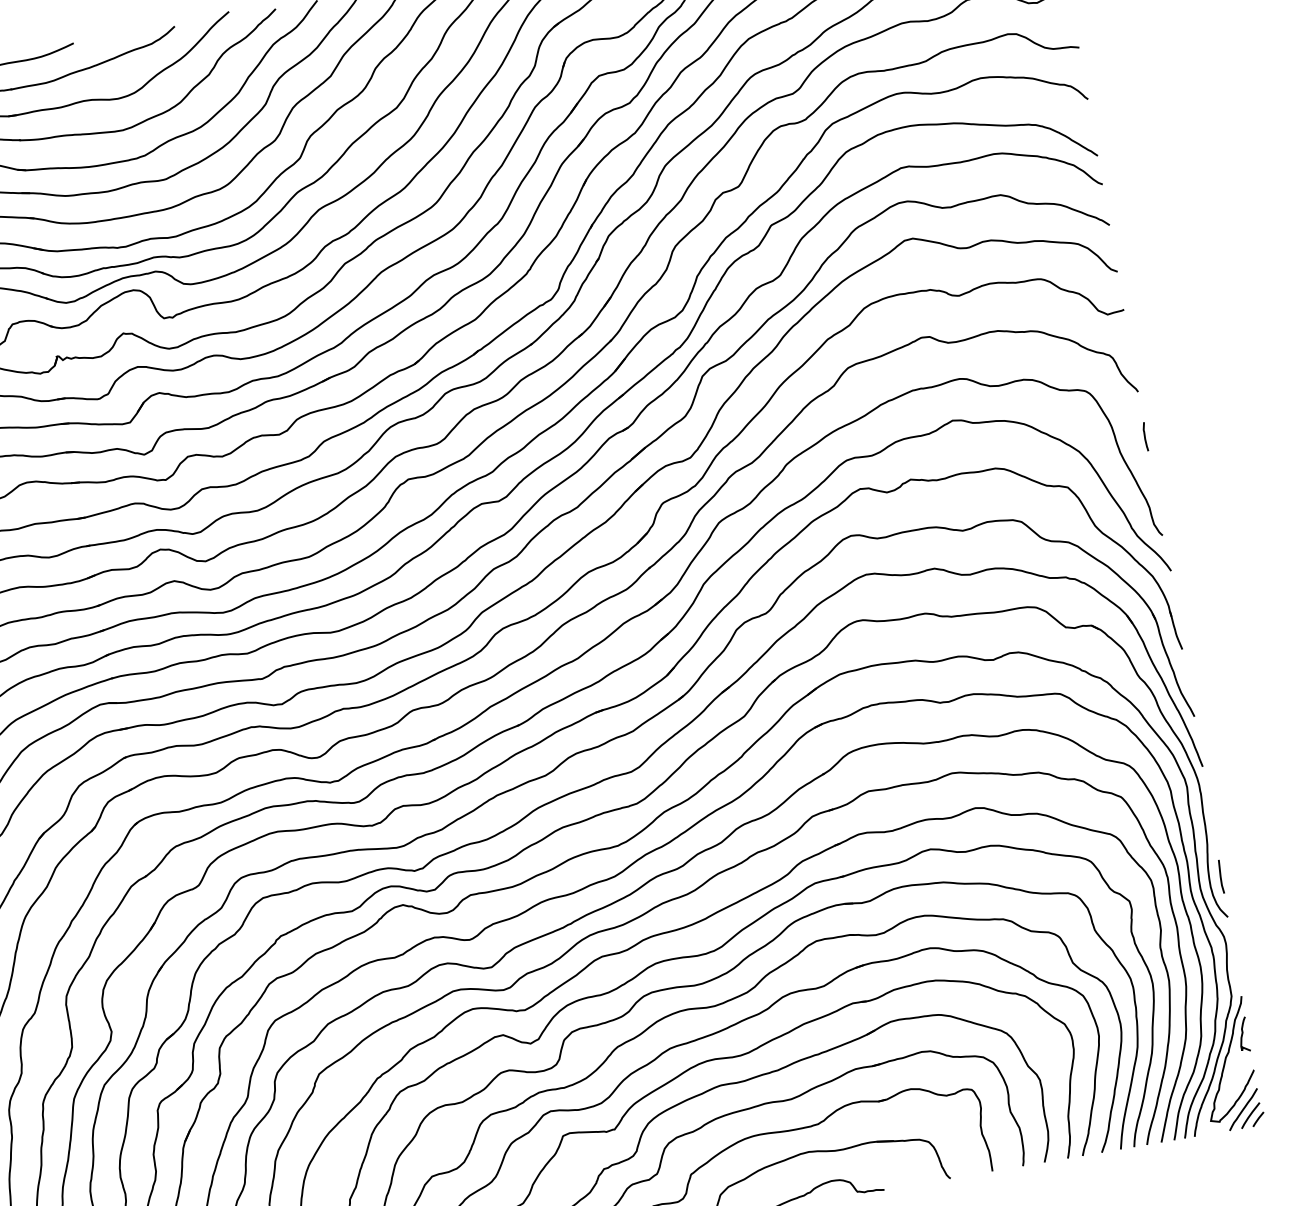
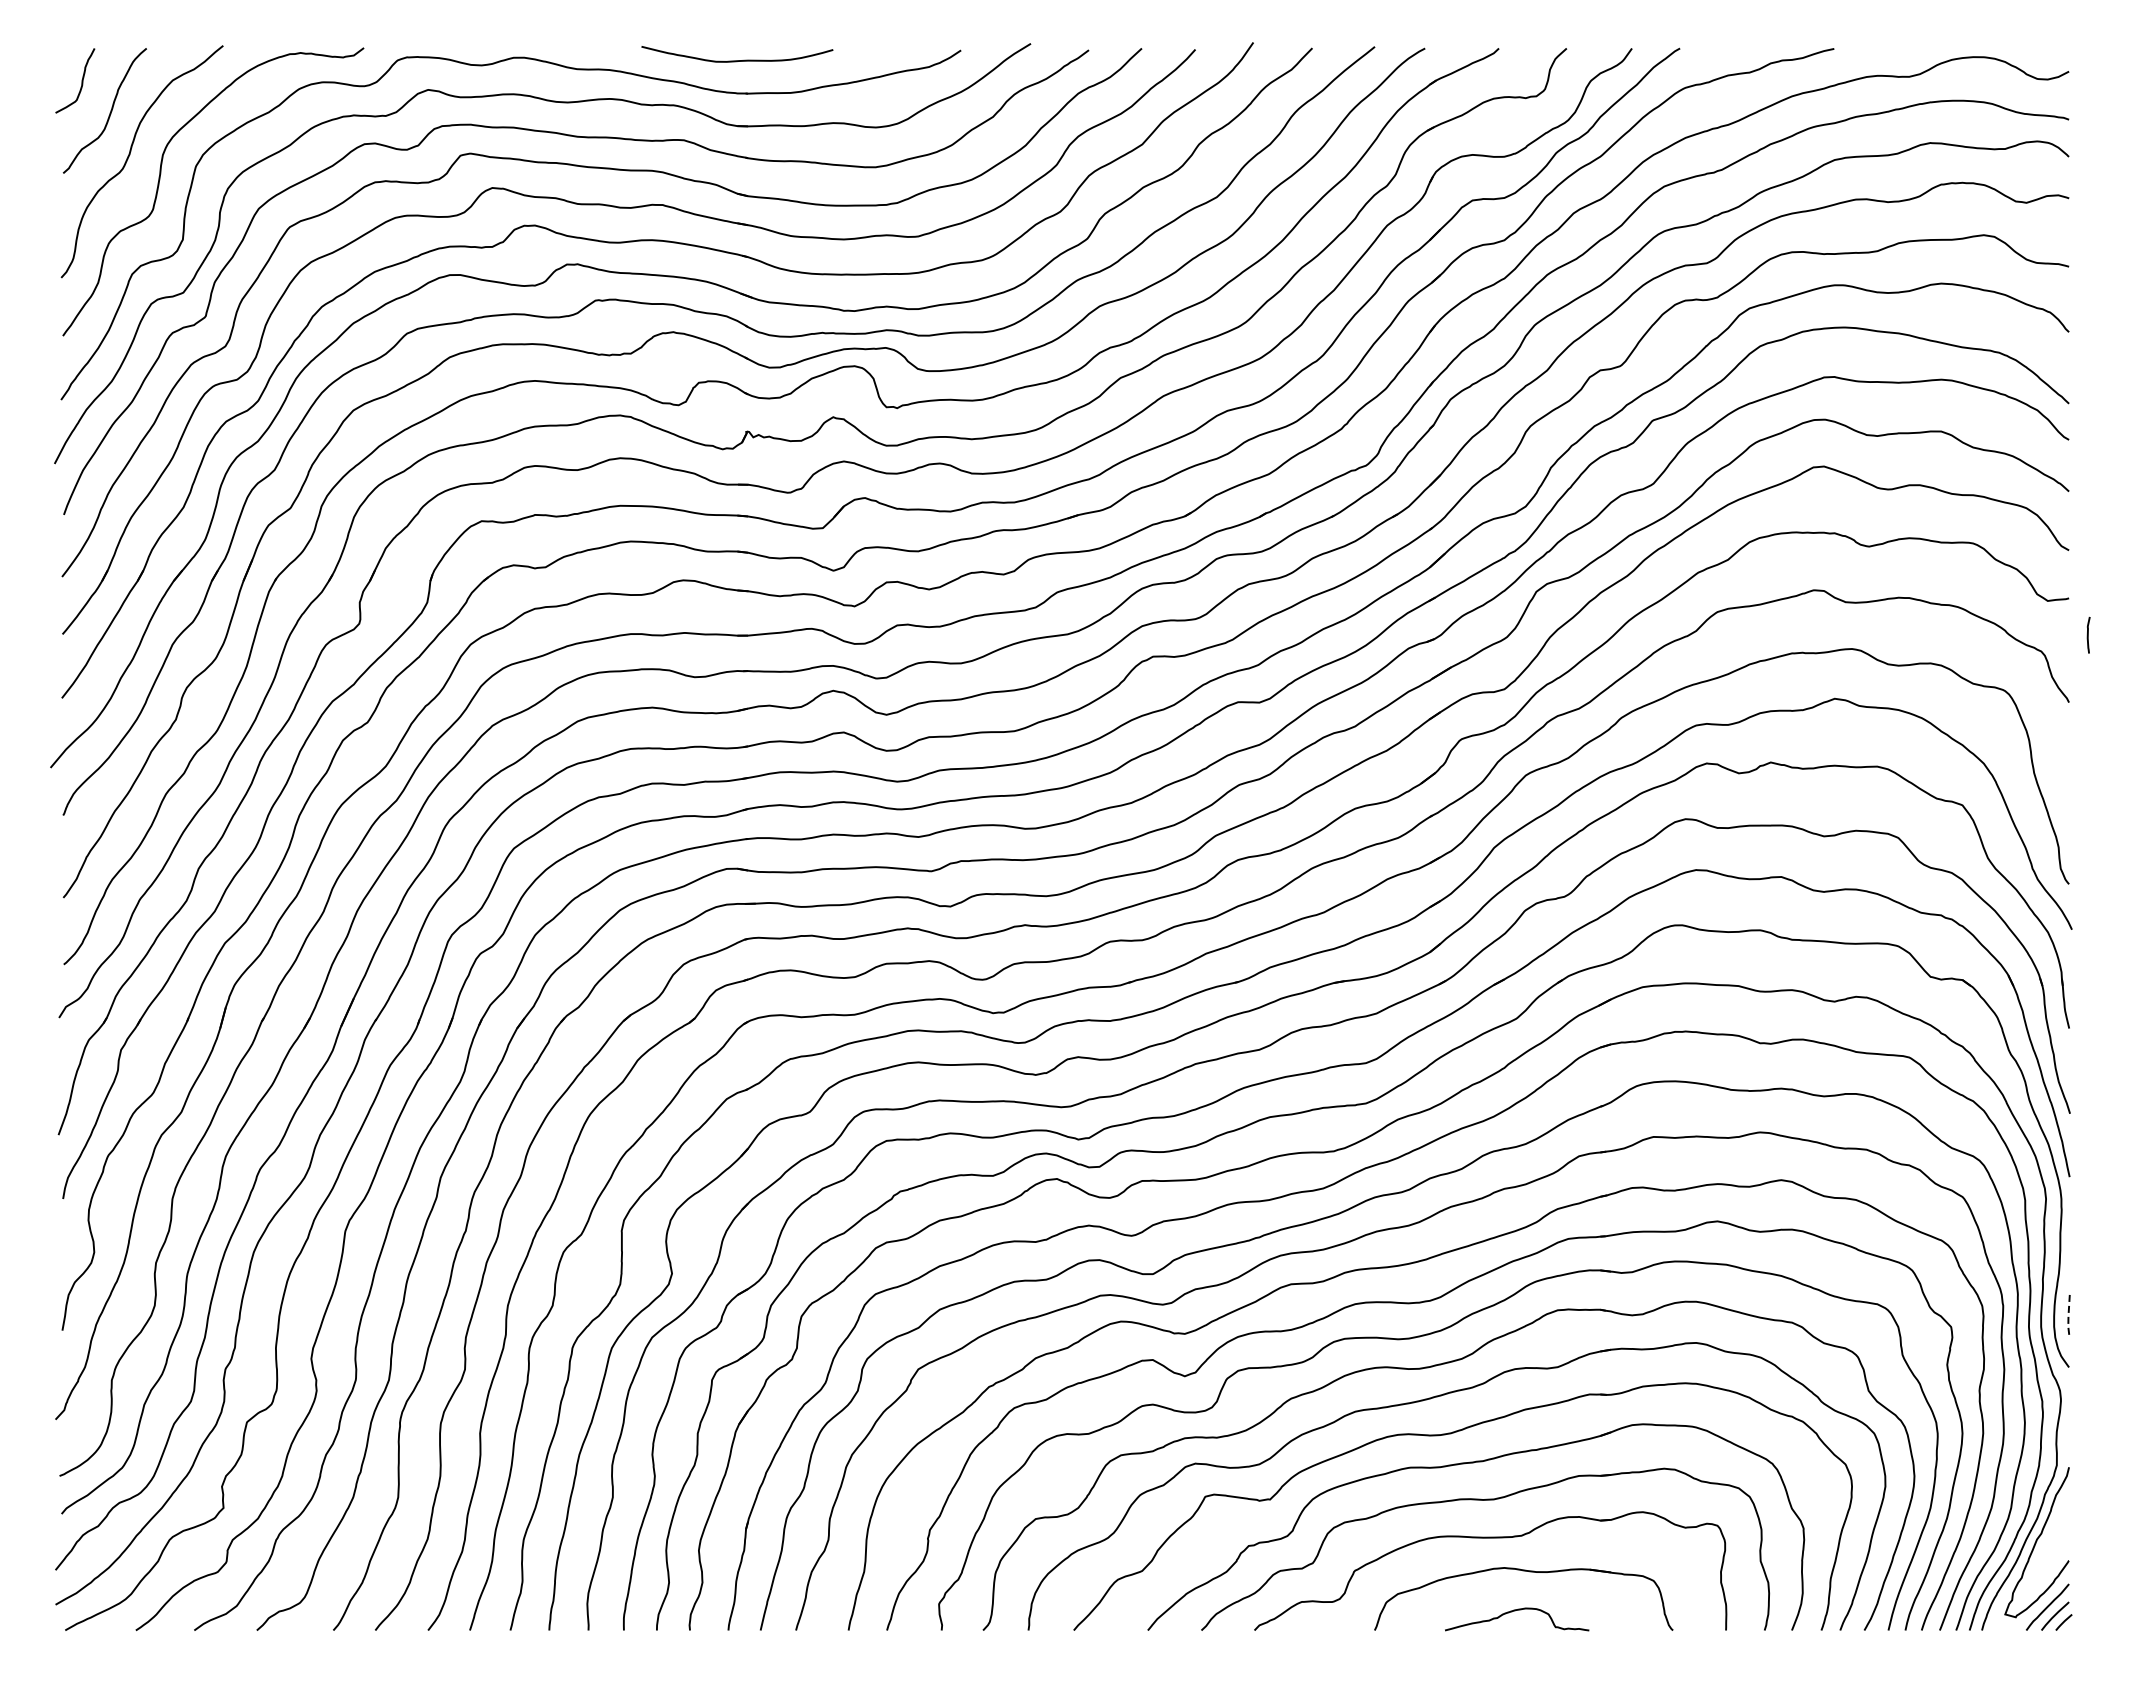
curve: (1145, 436) -> (2088, 634), moved
line: (1220, 877) -> (2068, 1316), solid -> dashed
curve: (1243, 1033) -> (2063, 1513), removed

